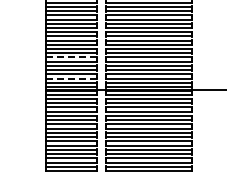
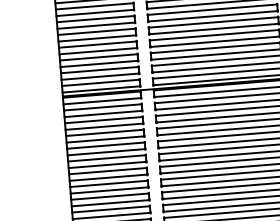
line: (71, 57) -> (97, 44), dashed -> solid
line: (71, 78) -> (100, 76), dashed -> solid

